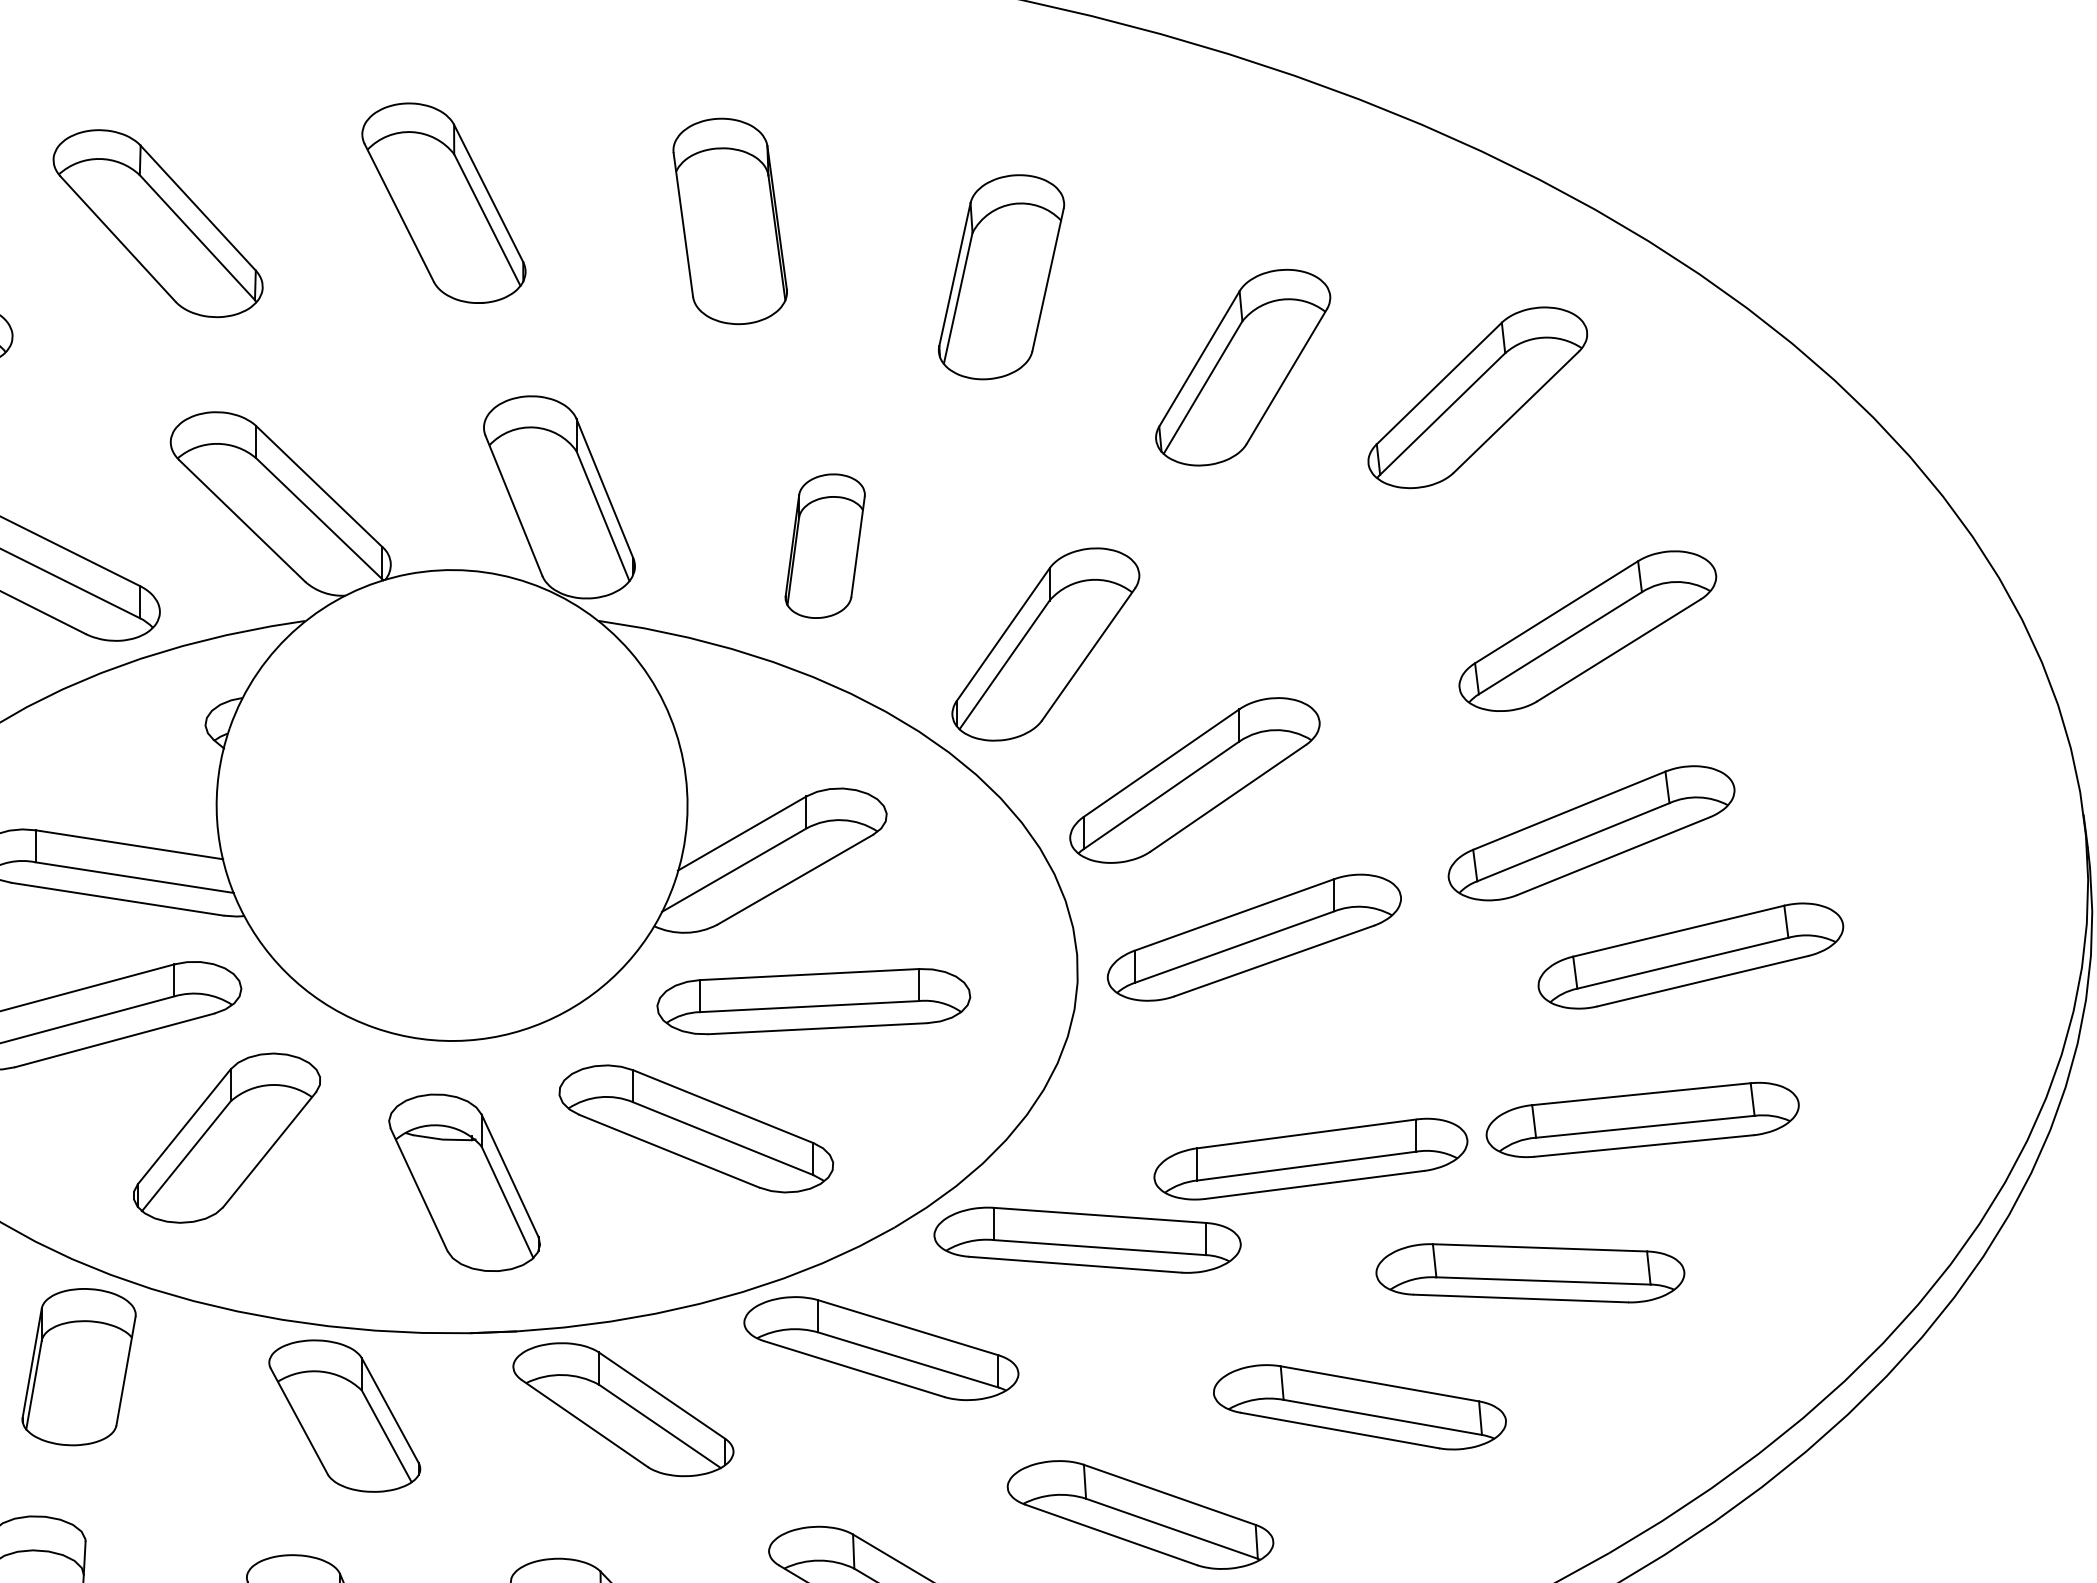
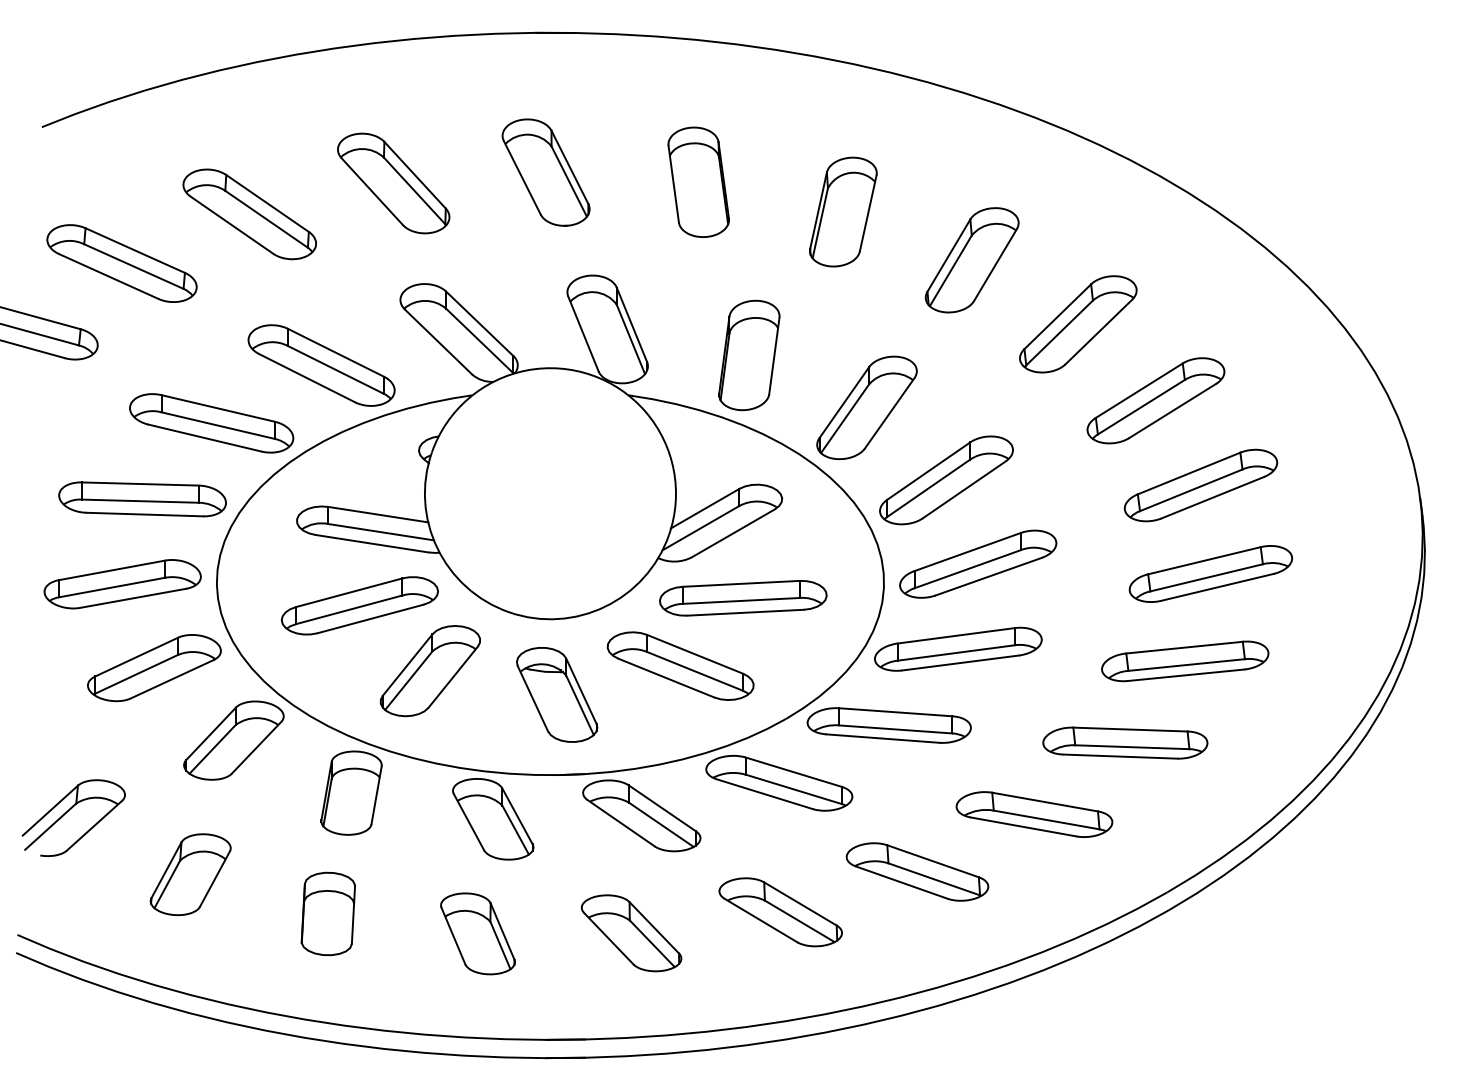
part: (1478, 398) -> (1078, 324), moved
part: (825, 546) -> (749, 355), size x1.43
part: (1590, 833) -> (1200, 485), moved
part: (1311, 1157) -> (958, 648), moved

